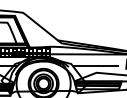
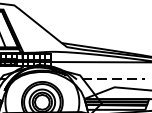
line: (95, 66) -> (113, 78), solid -> dashed

